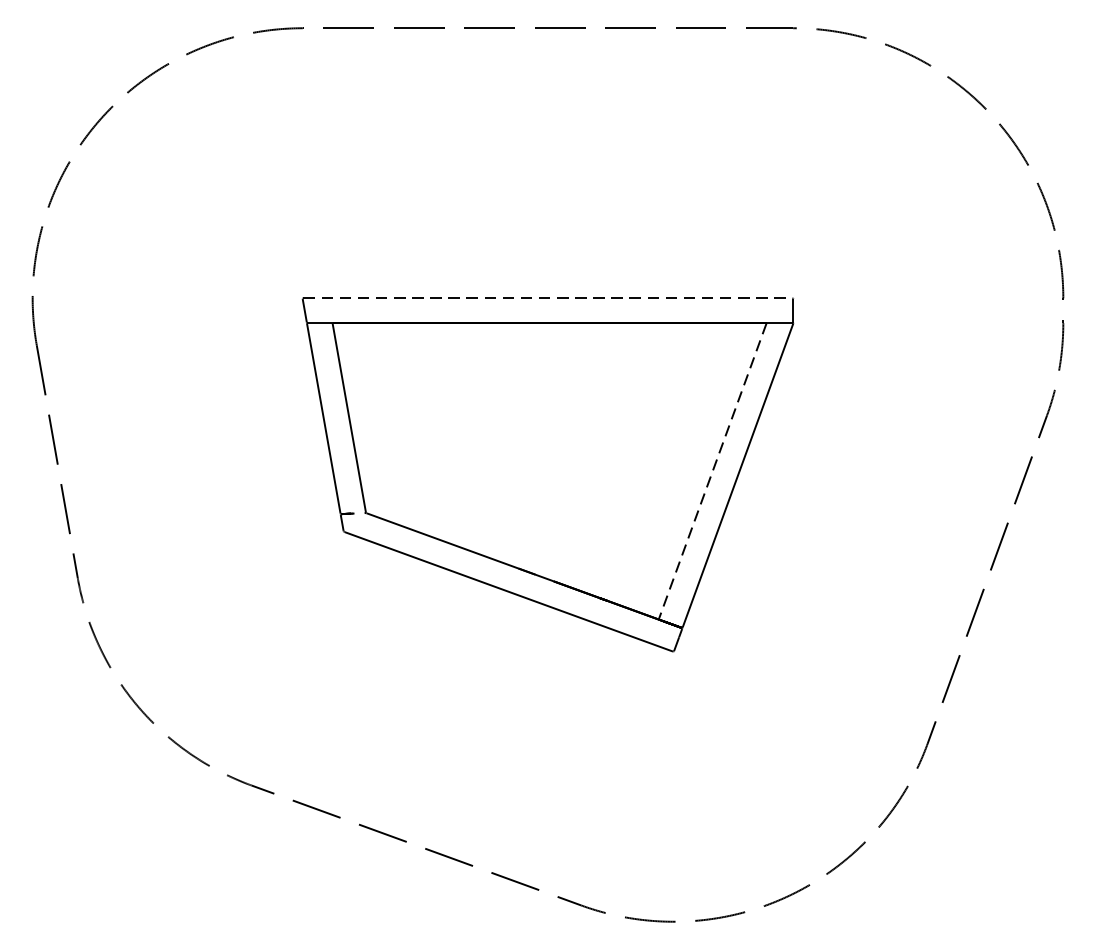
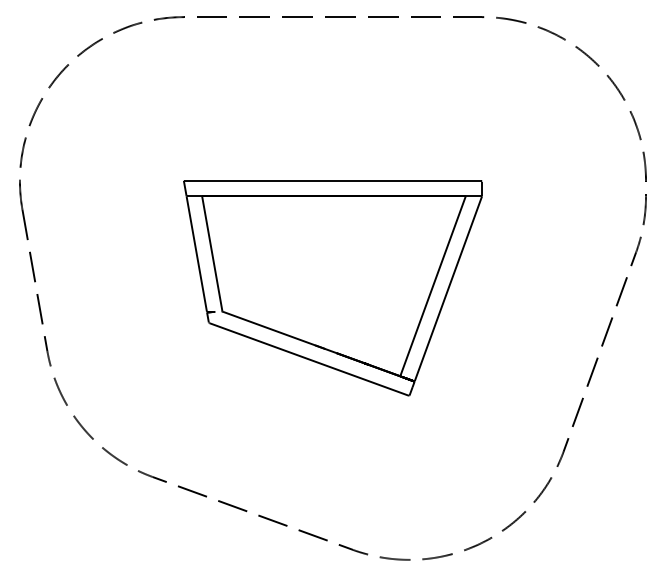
line: (547, 298) -> (332, 181), dashed -> solid
line: (711, 471) -> (432, 286), dashed -> solid

